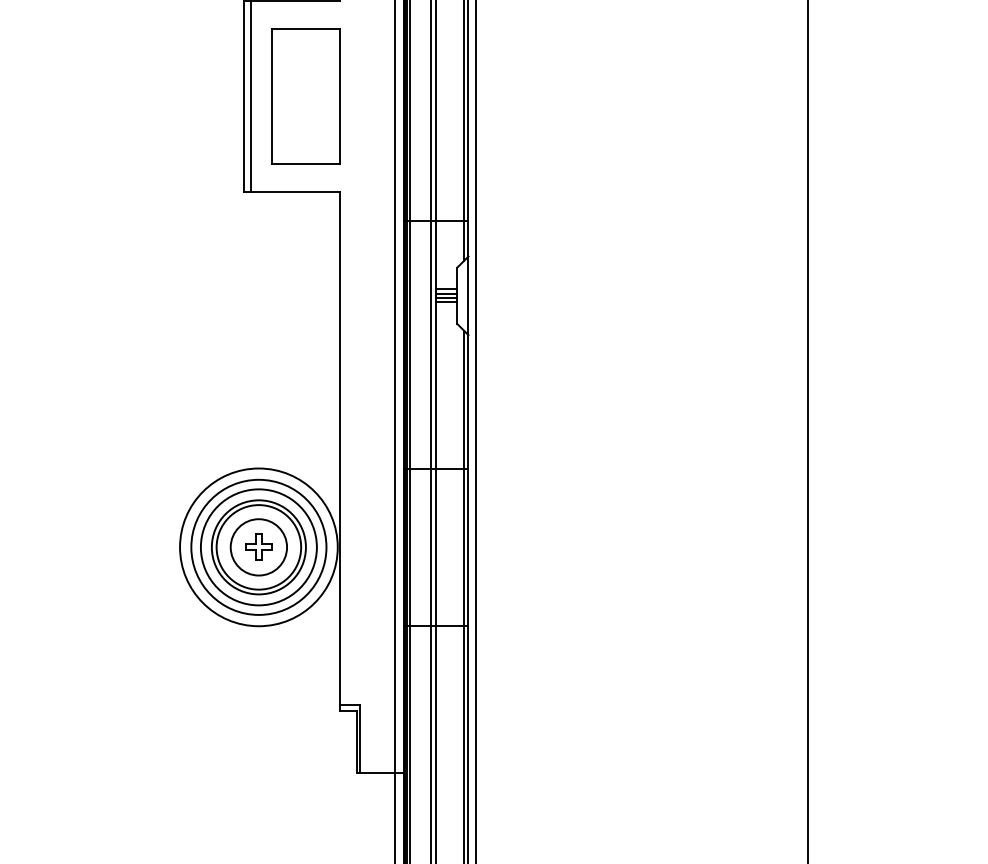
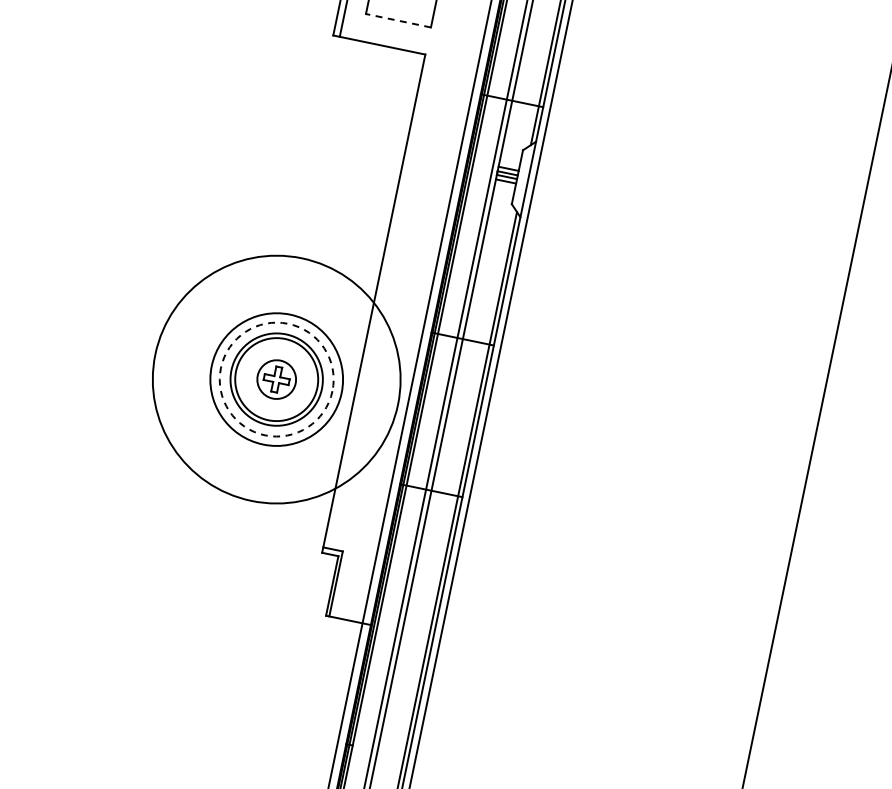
line: (306, 164) -> (398, 20), solid -> dashed
circle: (258, 547) -> (276, 379), size x0.7
circle: (258, 547) -> (276, 379), size x1.6
circle: (258, 547) -> (276, 379), solid -> dashed

